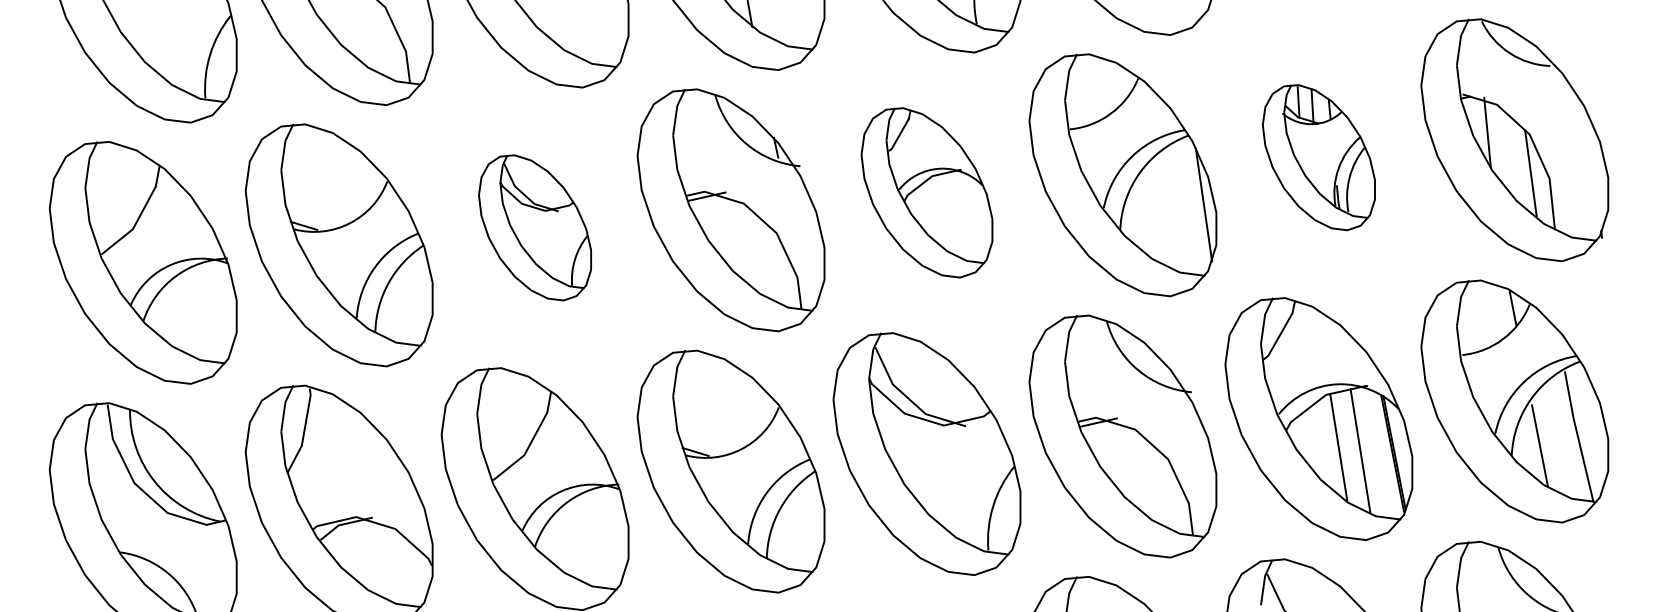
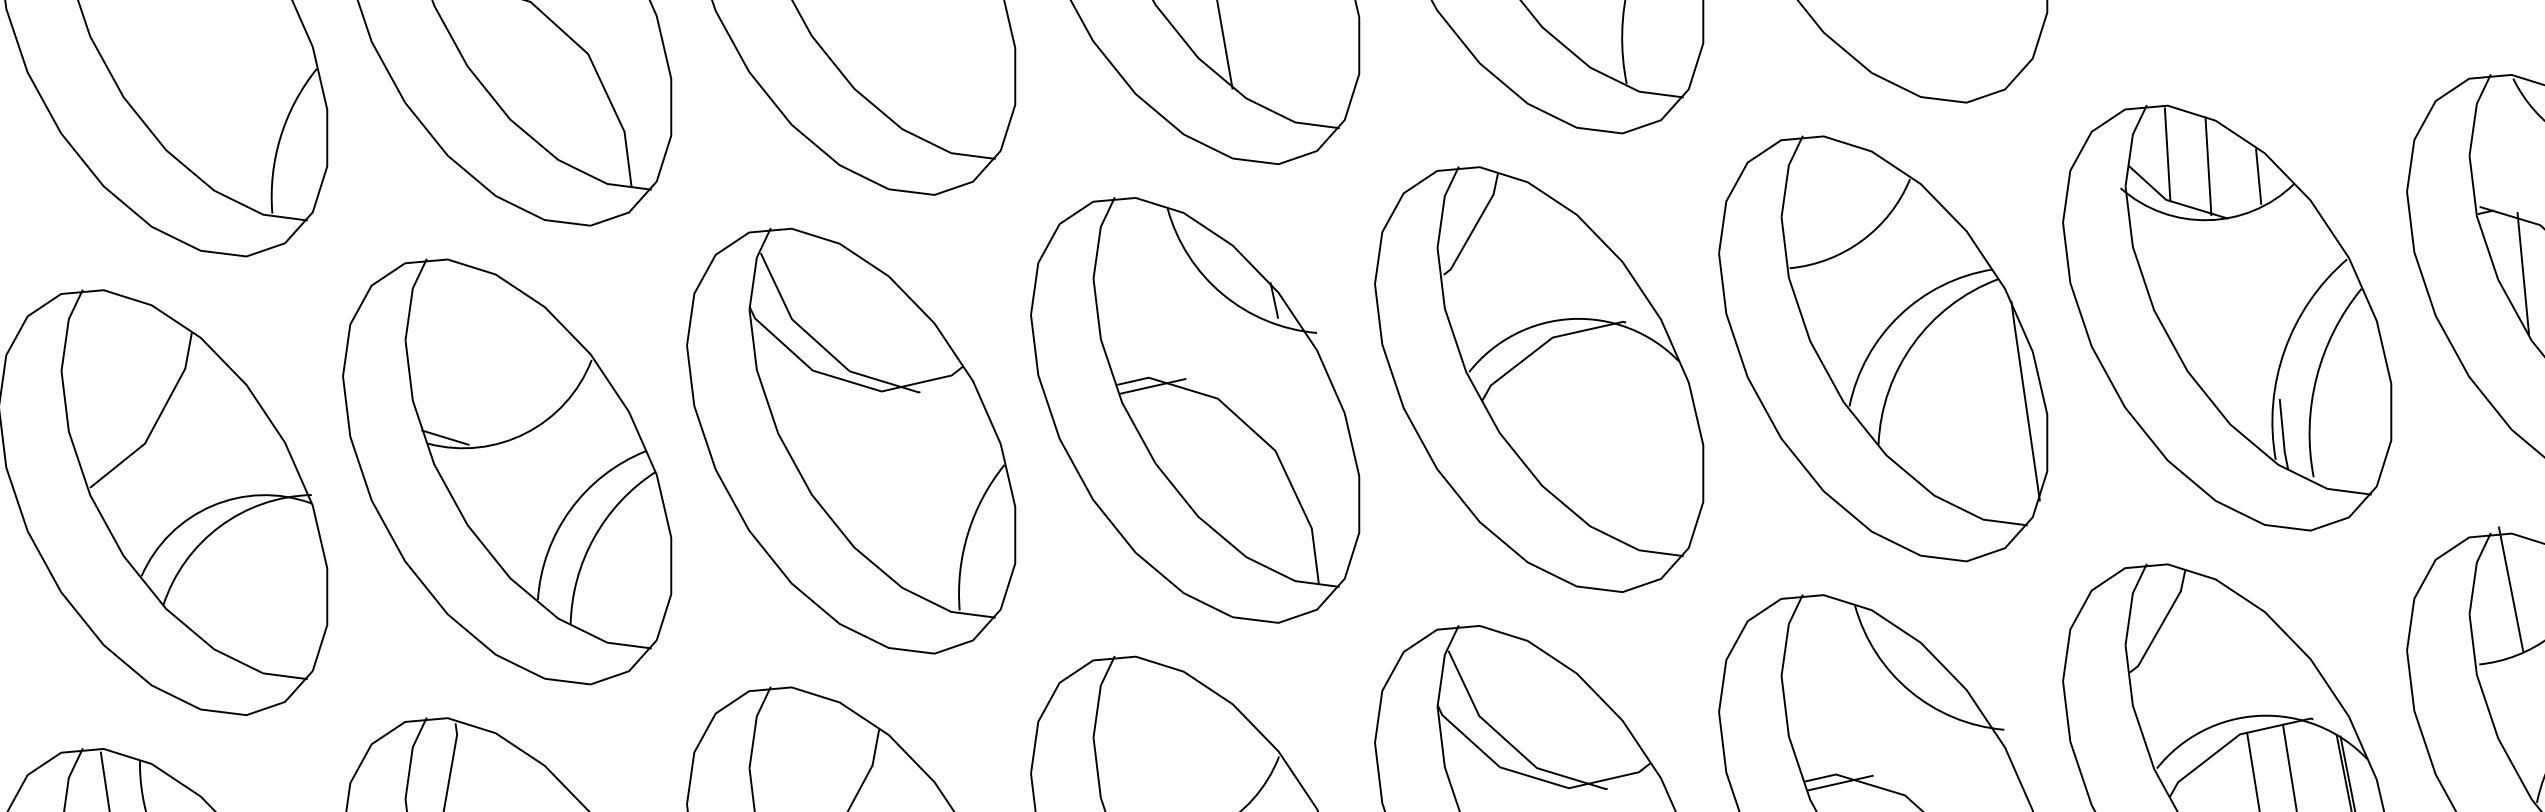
part: (1318, 157) -> (2226, 317), size x1.67
part: (926, 192) -> (1538, 379), size x1.43
part: (534, 227) -> (850, 440), size x1.67
line: (1480, 312) -> (2510, 589), added

